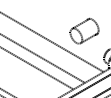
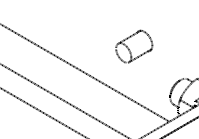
part: (84, 30) -> (134, 45), size x0.7

